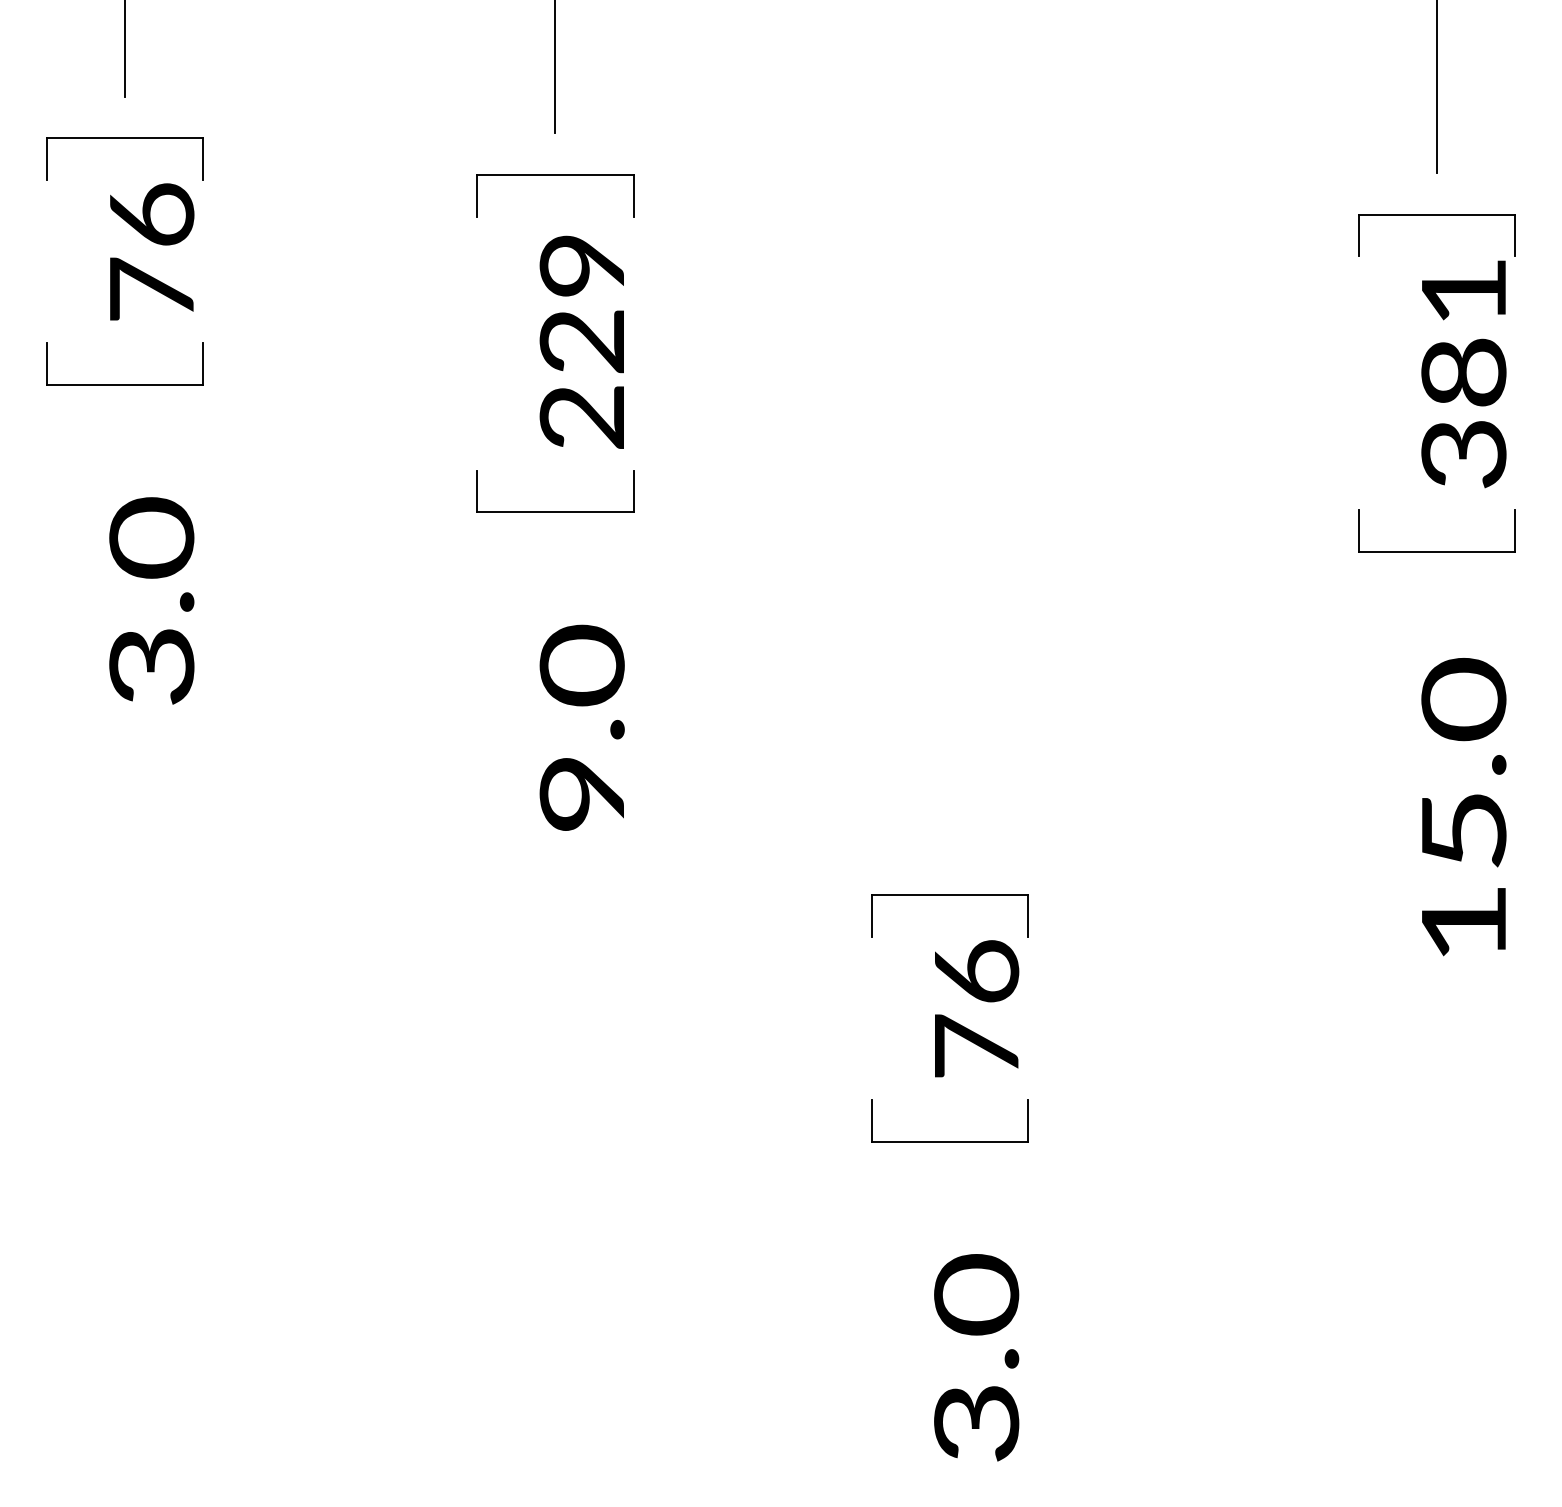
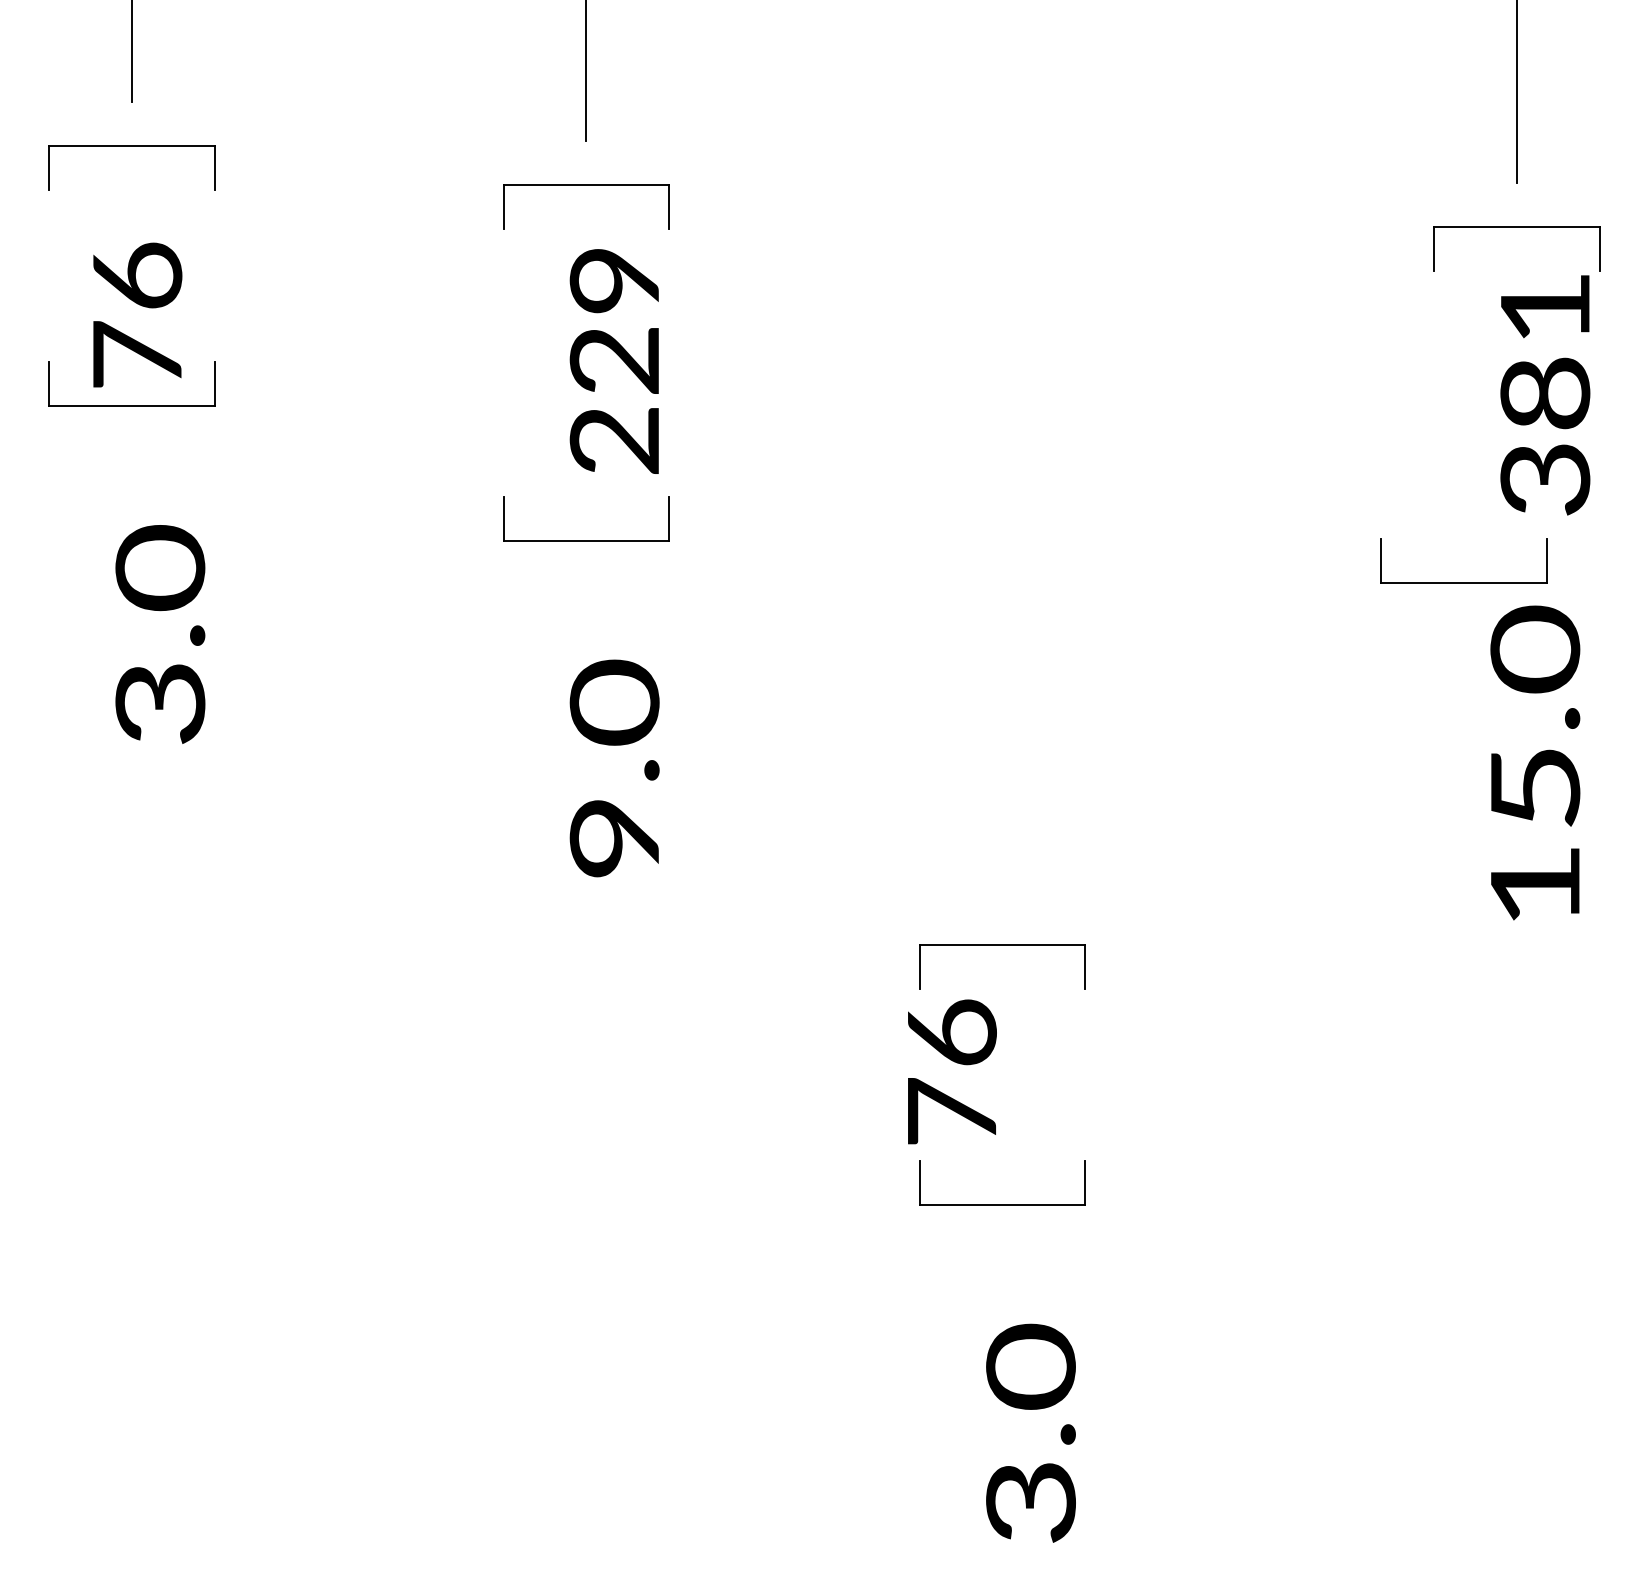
text: (151, 251) -> (137, 314), moved
part: (1436, 551) -> (1463, 582), moved
text: (1464, 806) -> (1535, 762), moved
text: (977, 1008) -> (952, 1071), moved

